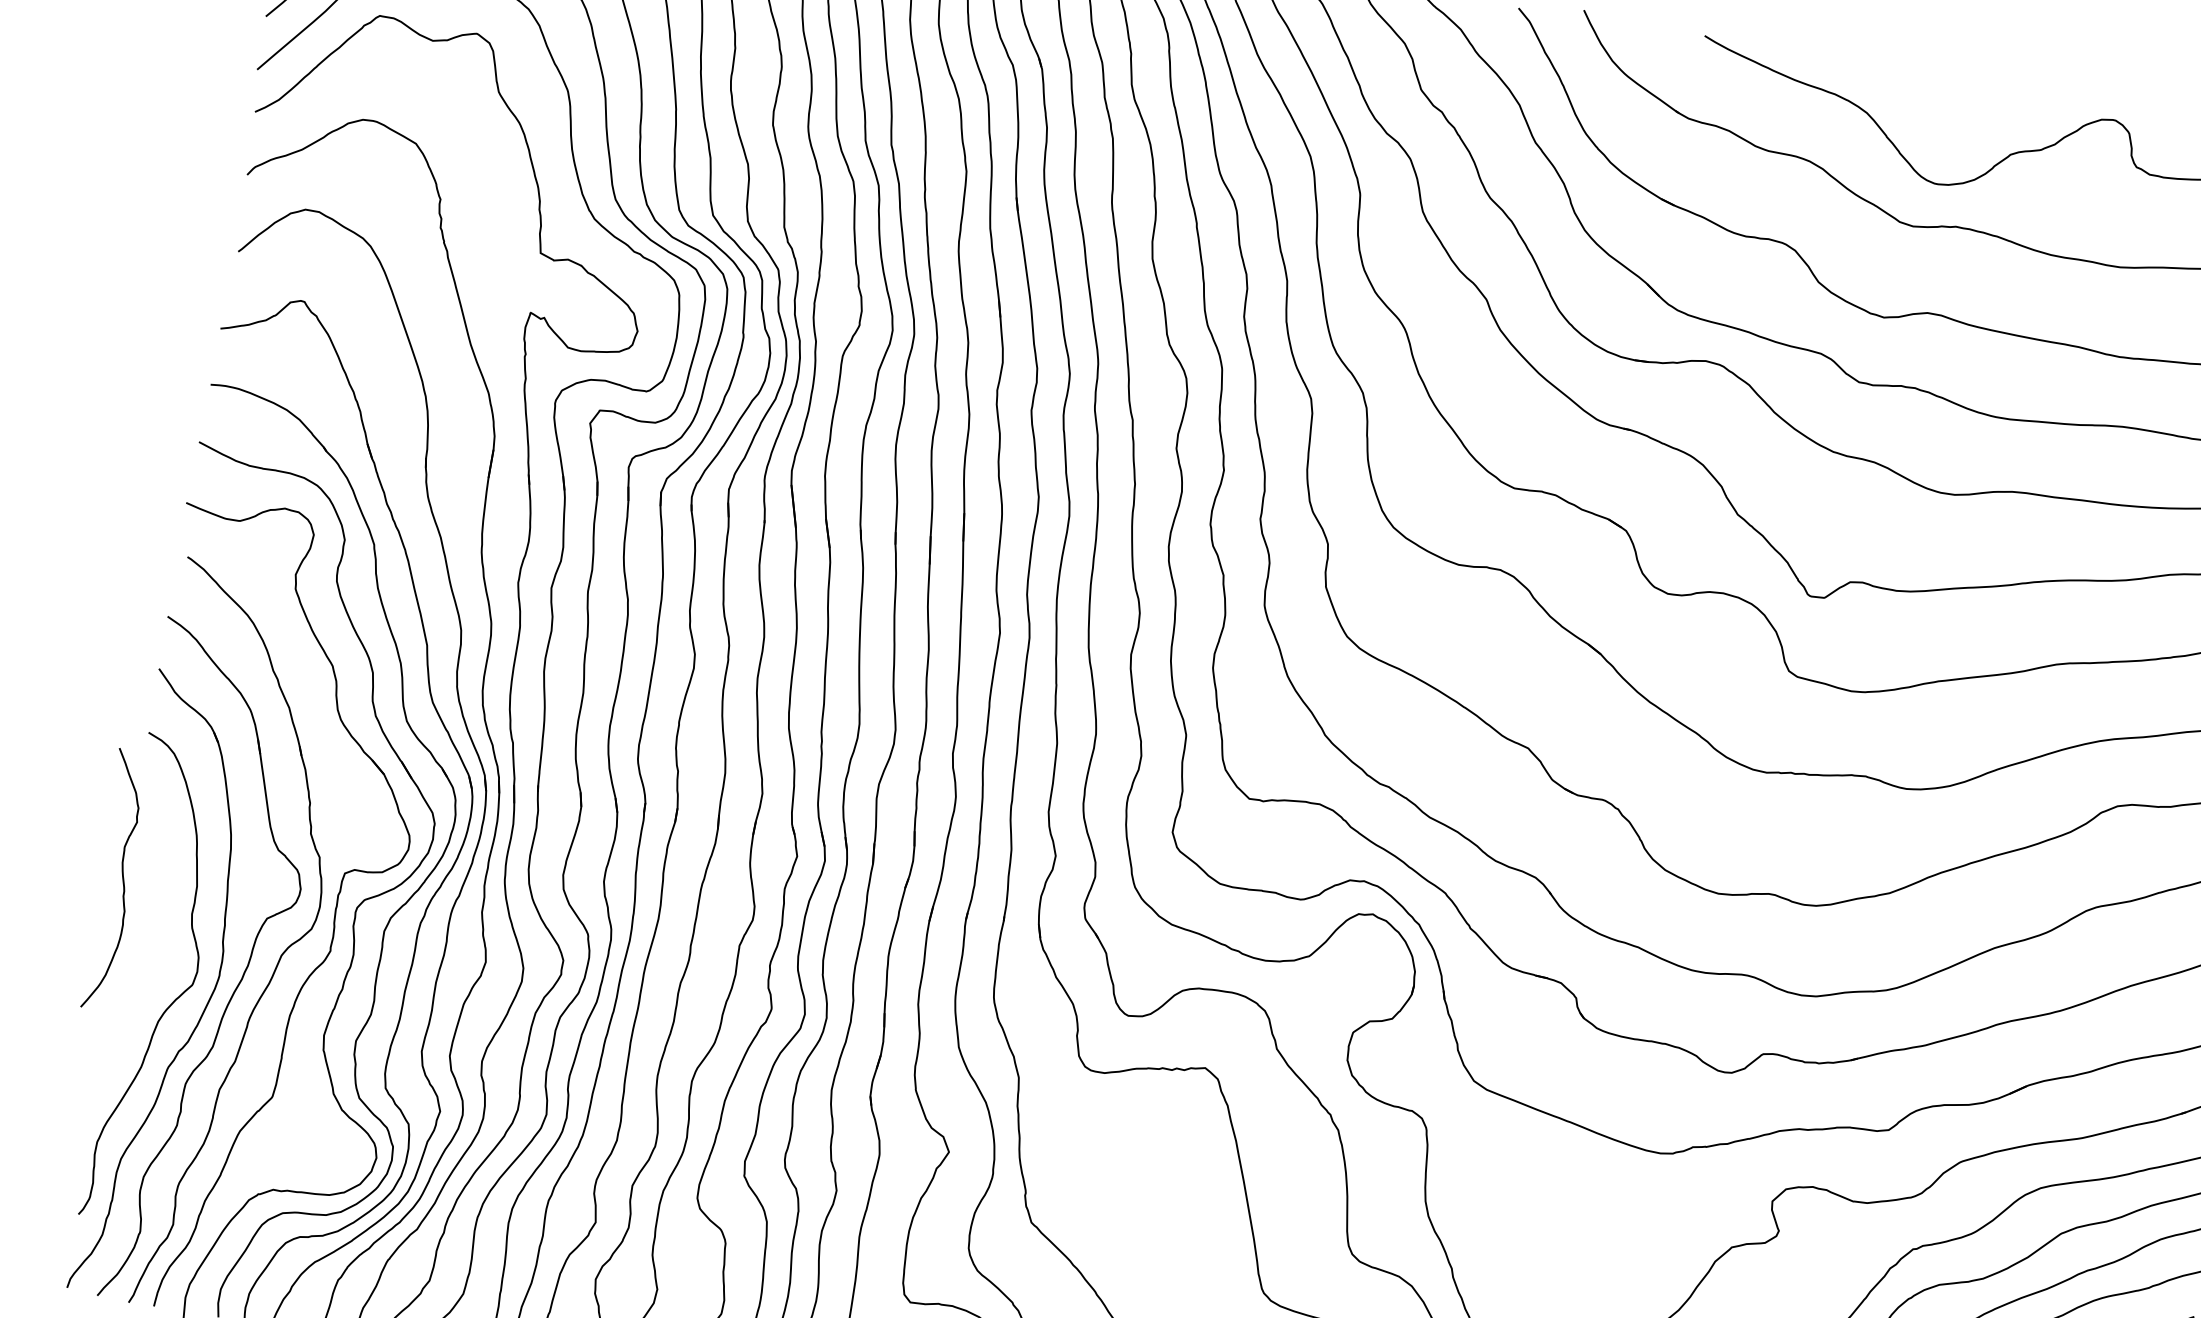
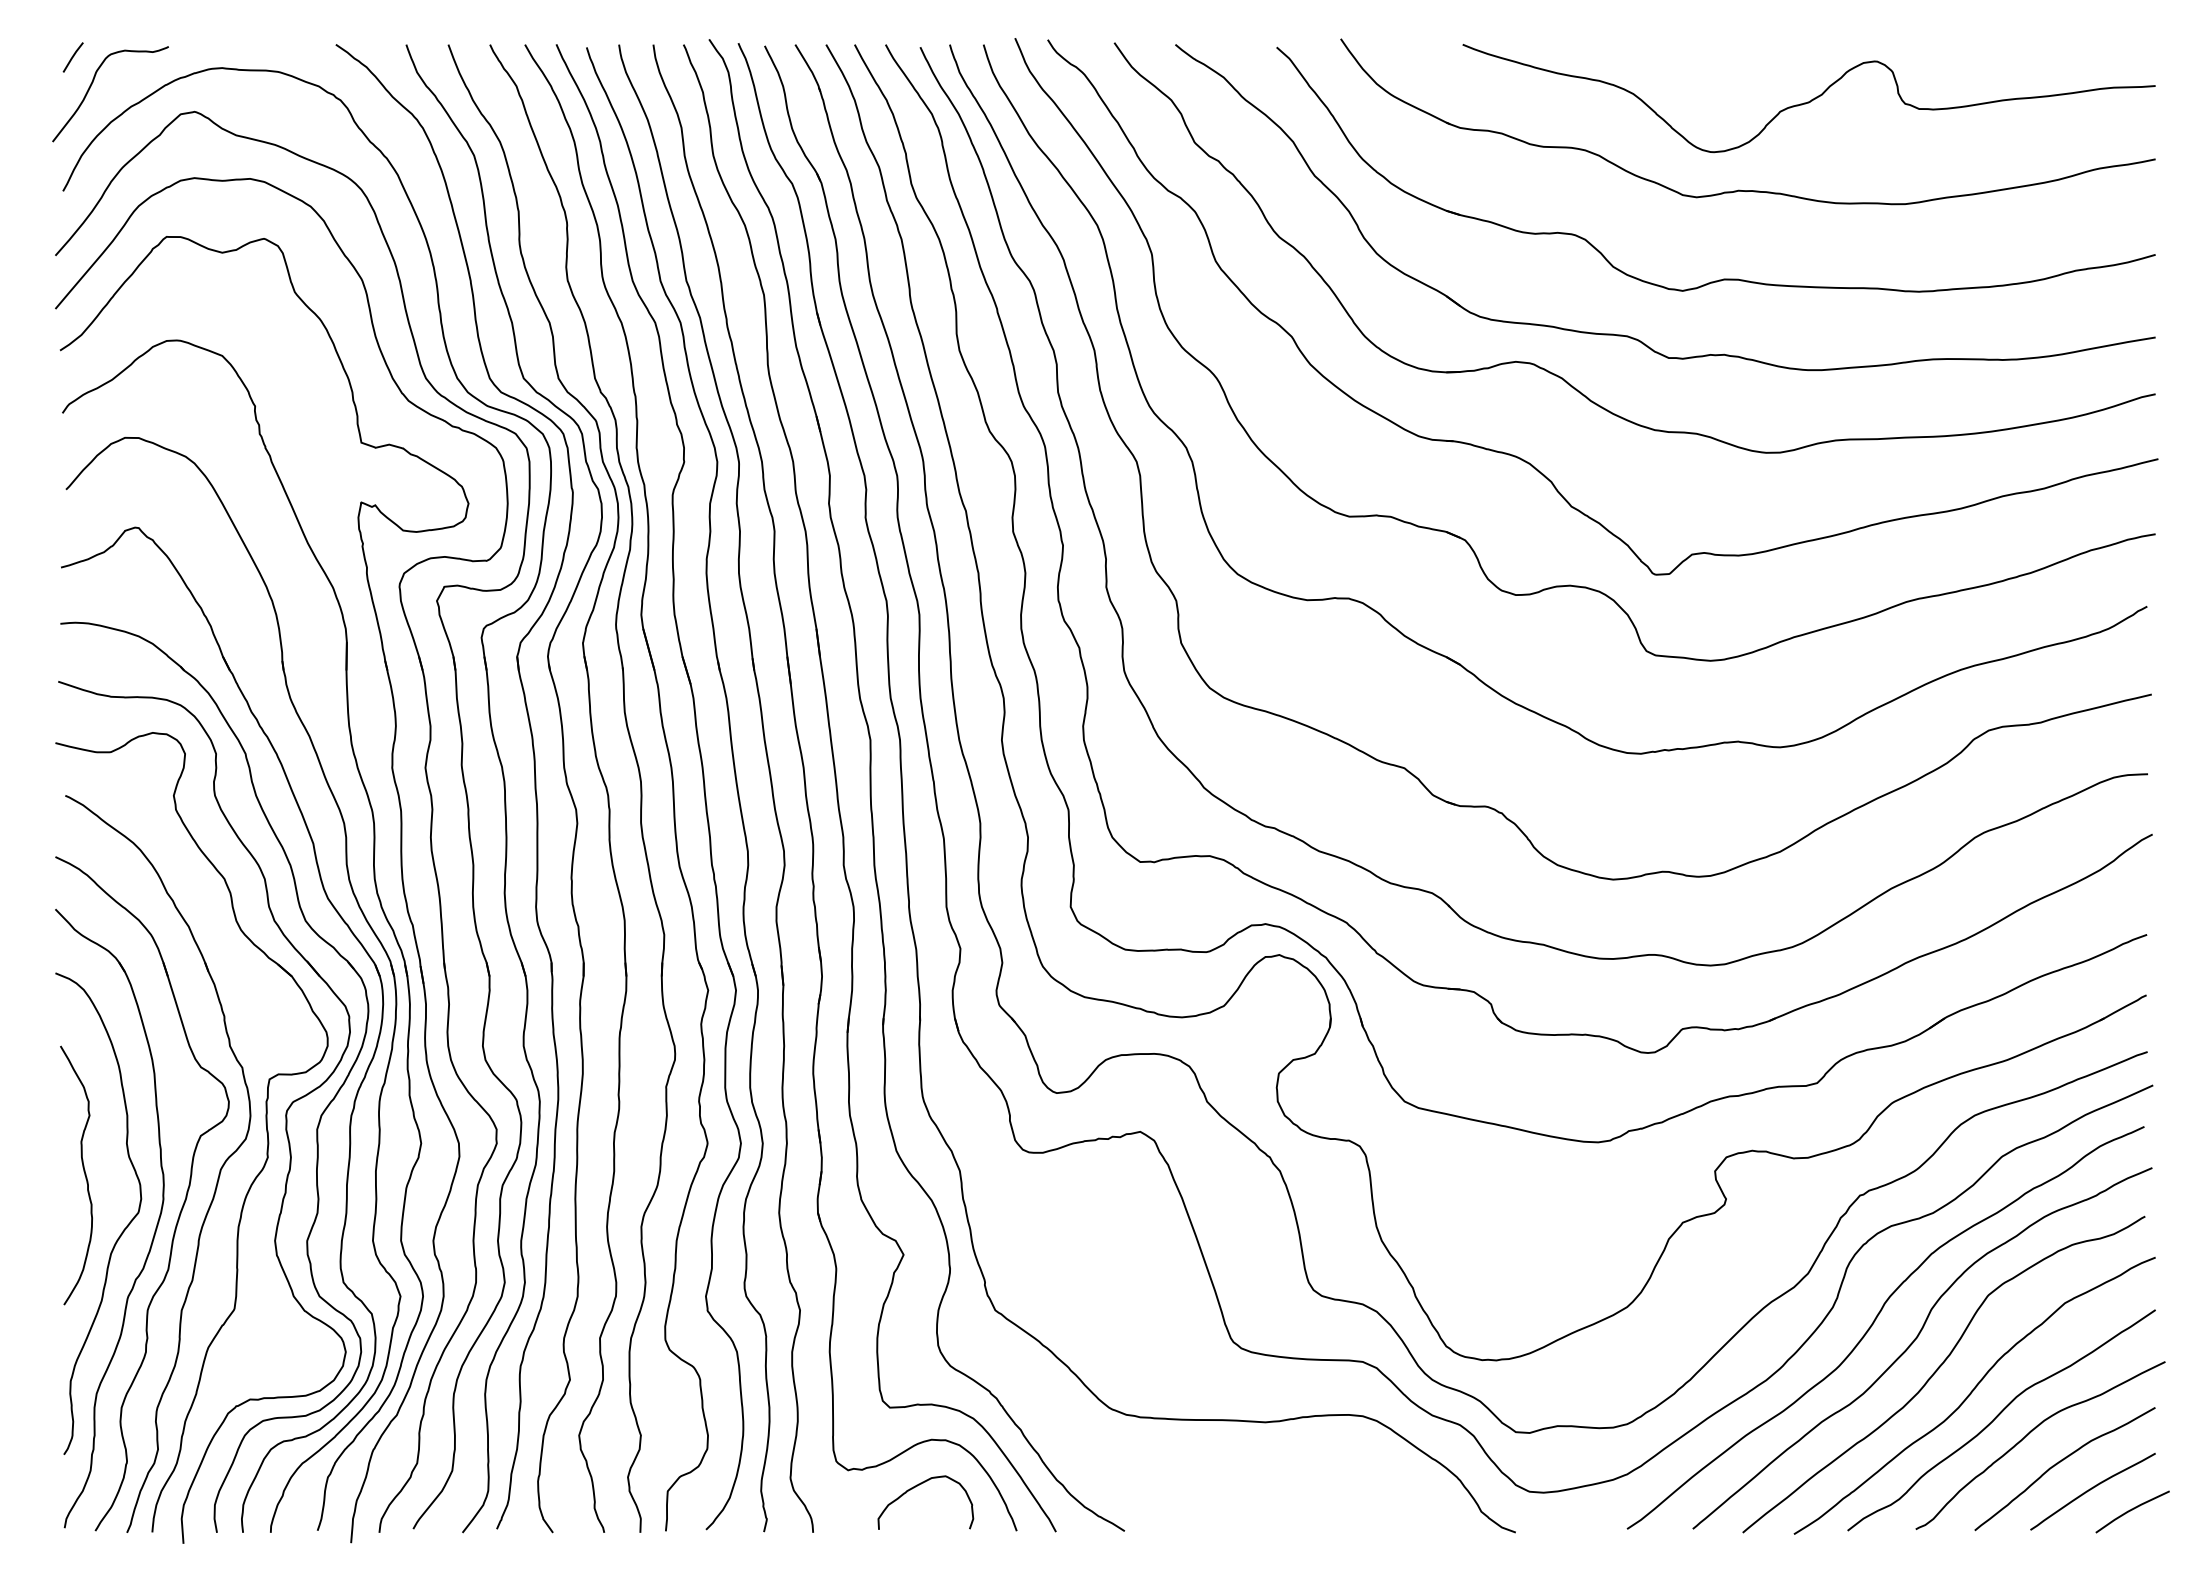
curve: (122, 881) -> (84, 1175), moved

